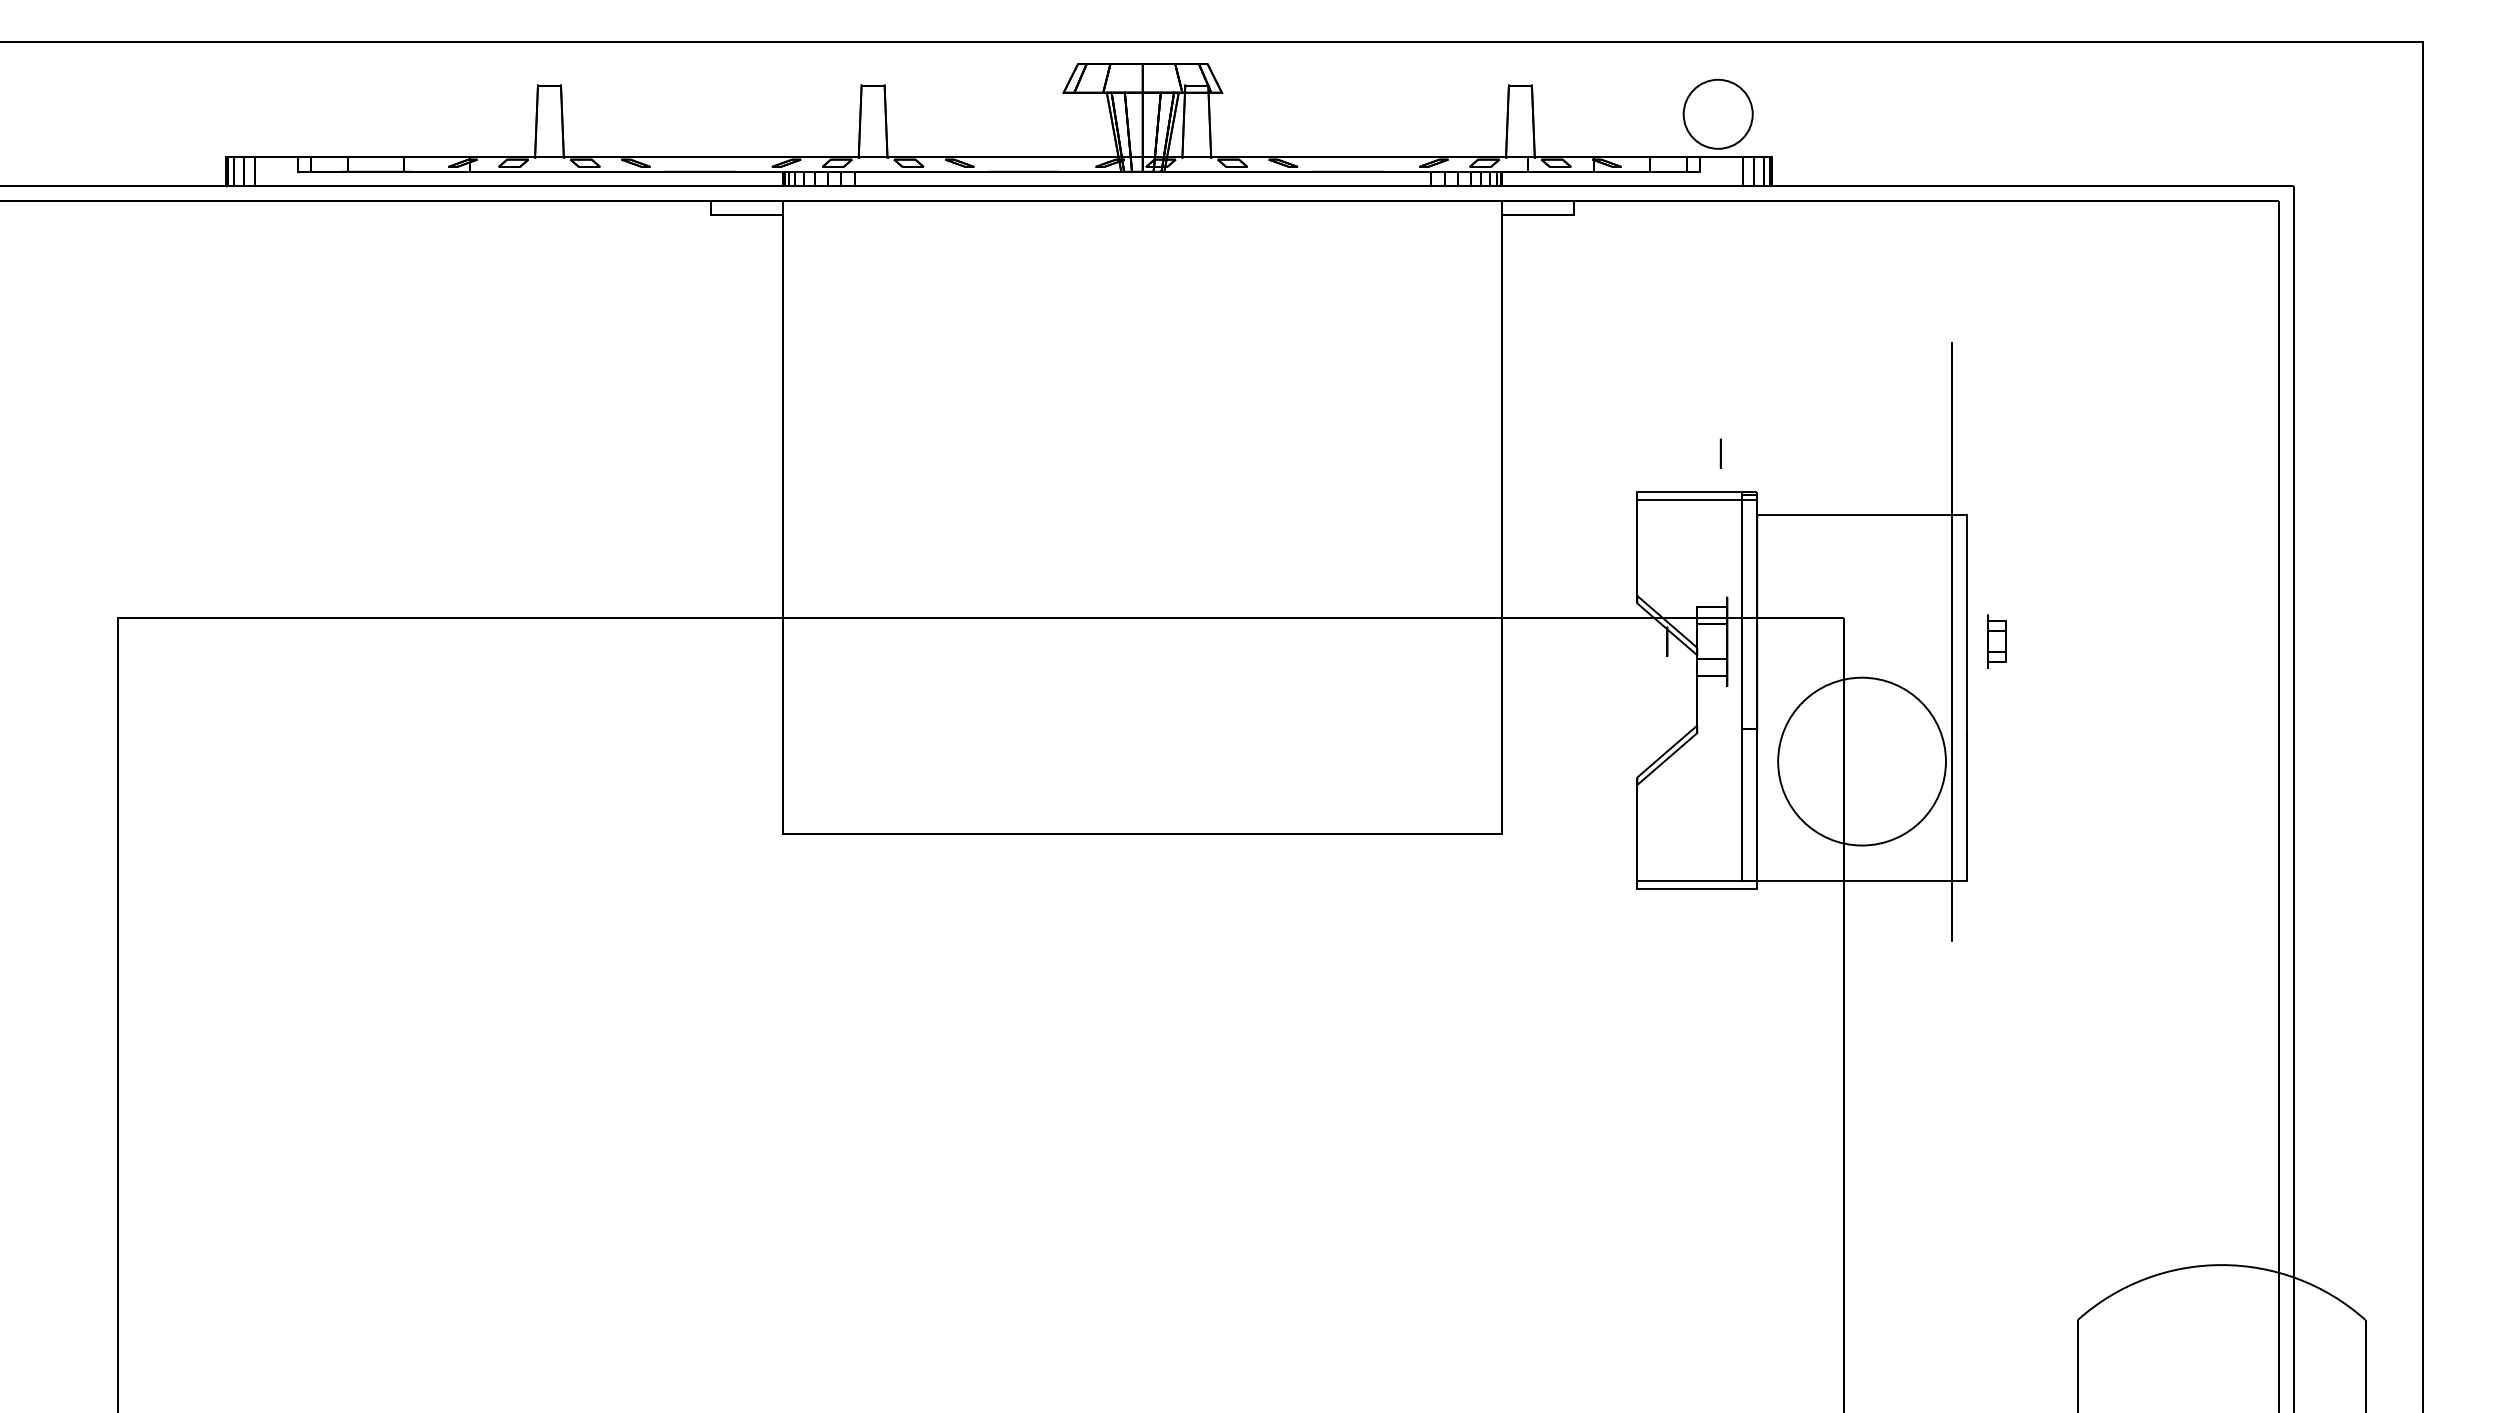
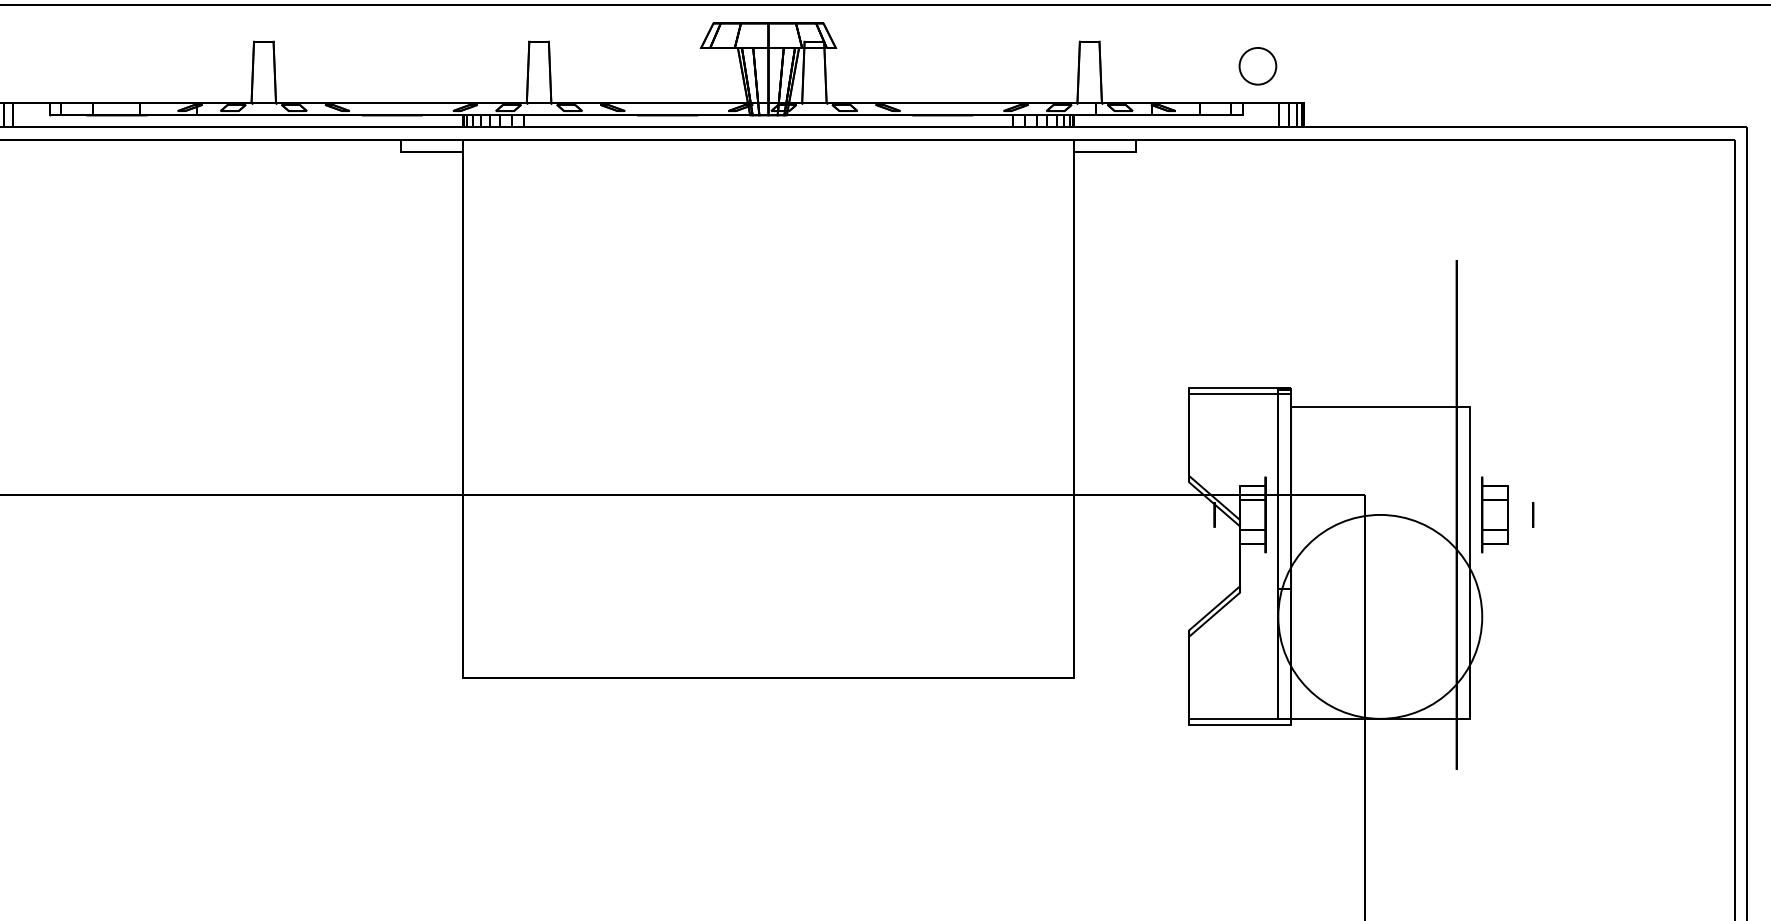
circle: (1717, 113) -> (1257, 65), size x0.62
circle: (1720, 453) -> (1532, 514), moved
part: (1996, 641) -> (1494, 514), size x1.67
circle: (1861, 761) -> (1379, 616), size x1.43

